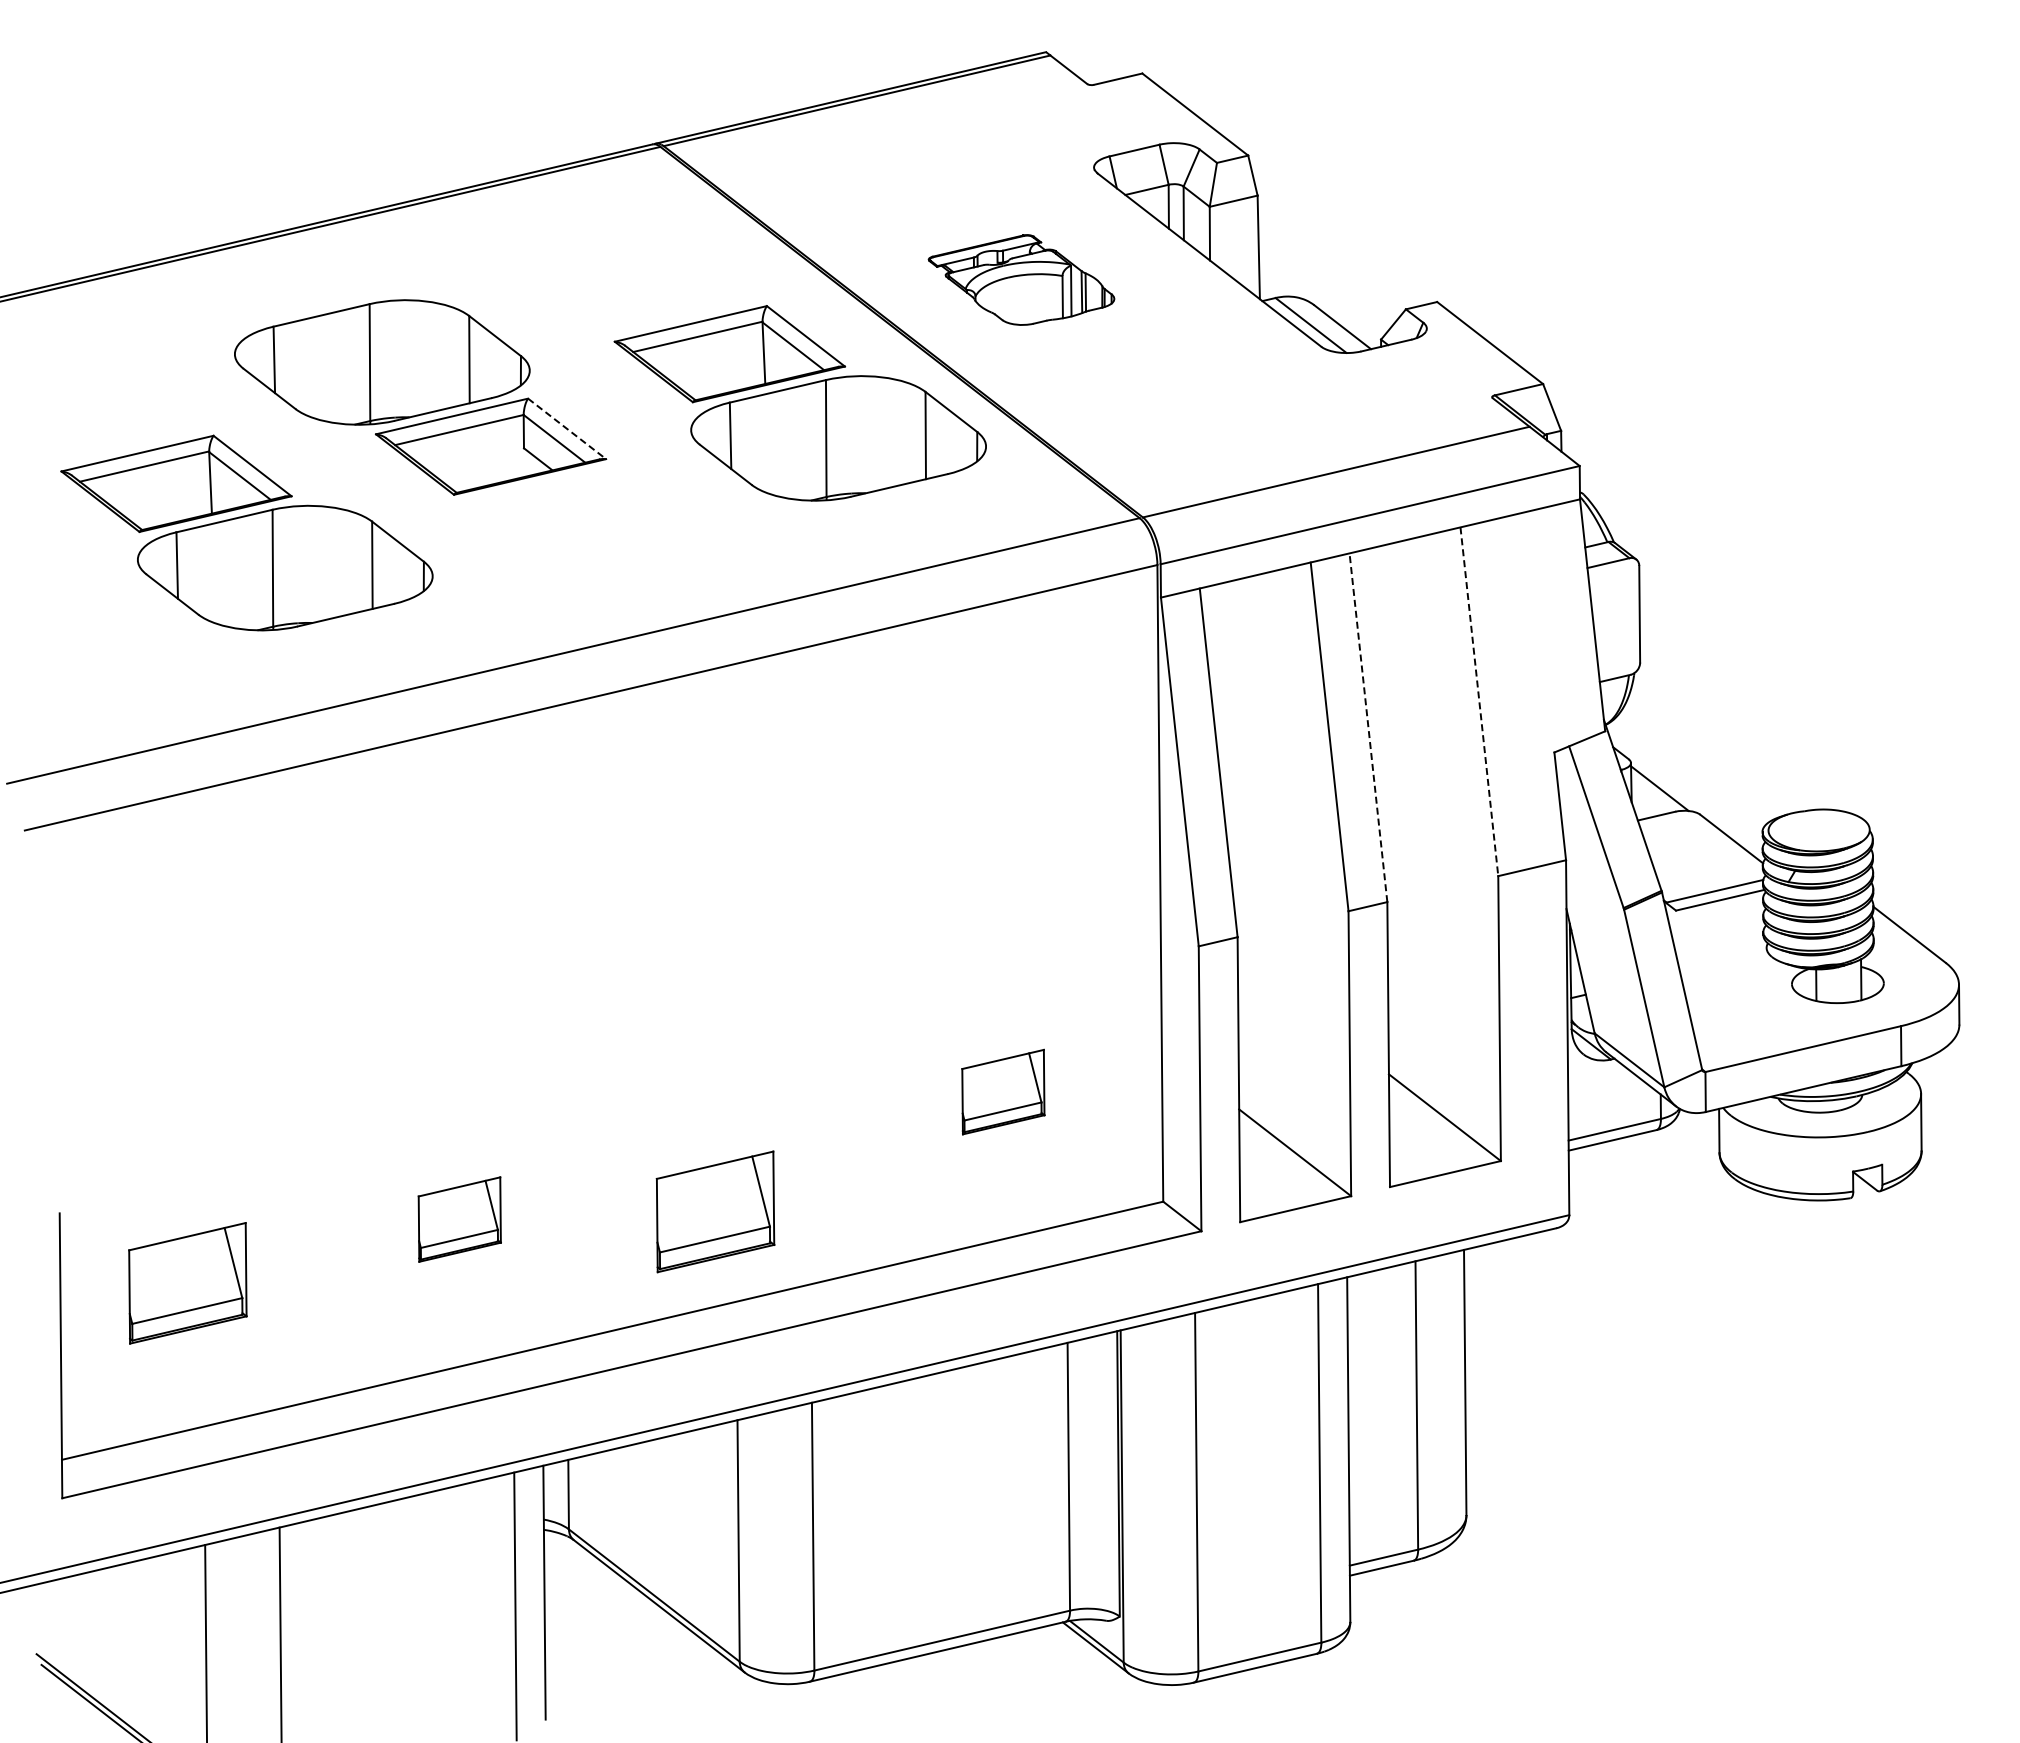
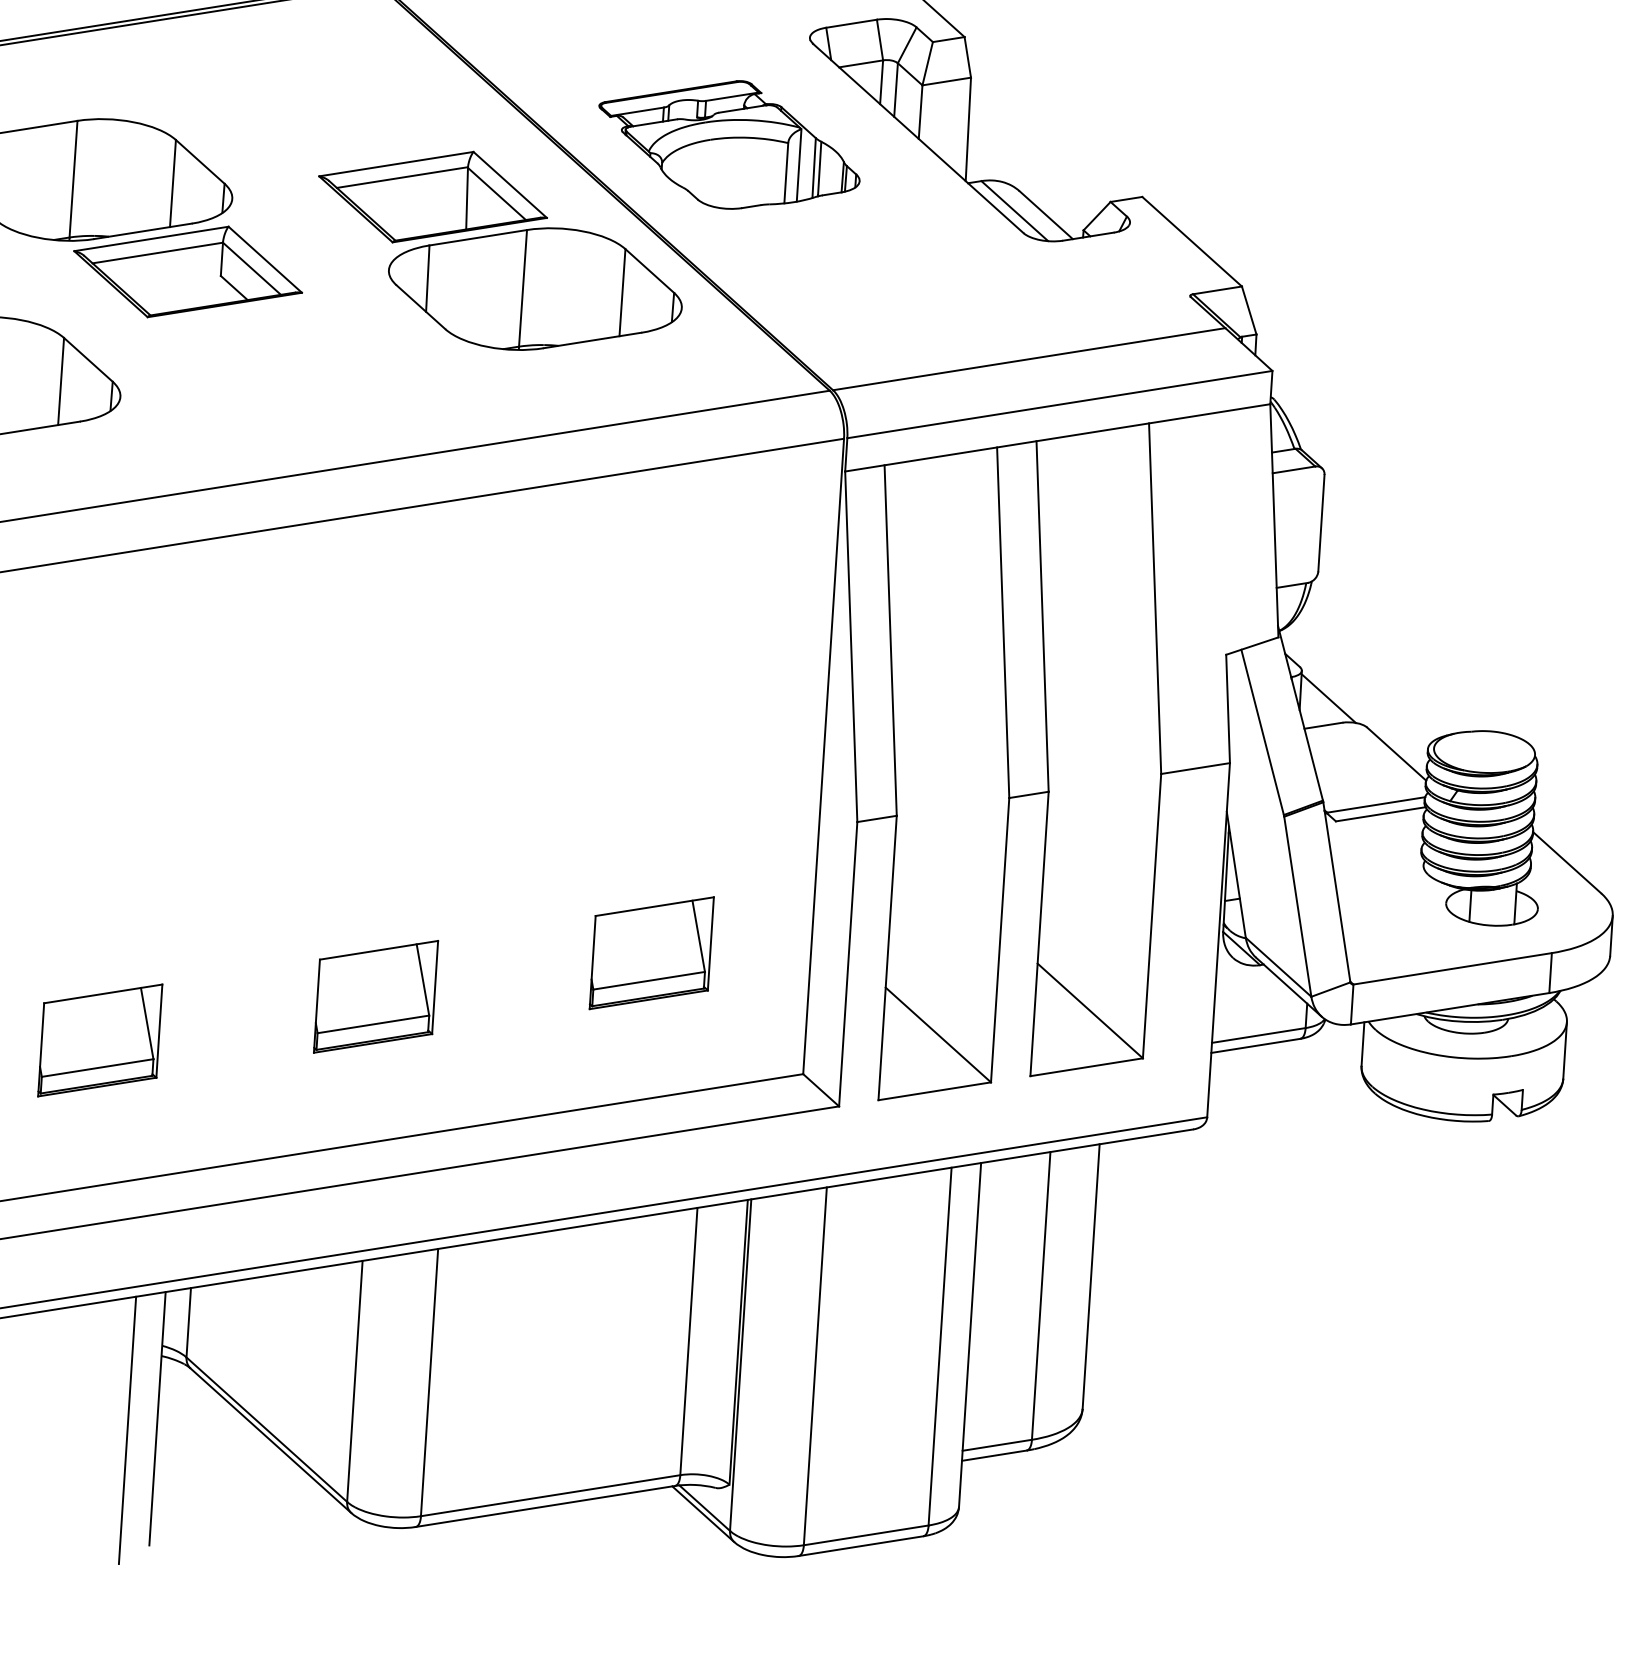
part: (1021, 279) -> (729, 144), size x1.43
line: (567, 429) -> (265, 260), dashed -> solid
line: (1479, 702) -> (1155, 599), dashed -> solid
line: (1368, 727) -> (1042, 616), dashed -> solid
part: (1003, 1091) -> (651, 952), size x1.43
part: (715, 1211) -> (376, 996), moved
part: (459, 1219) -> (100, 1040), size x1.43

